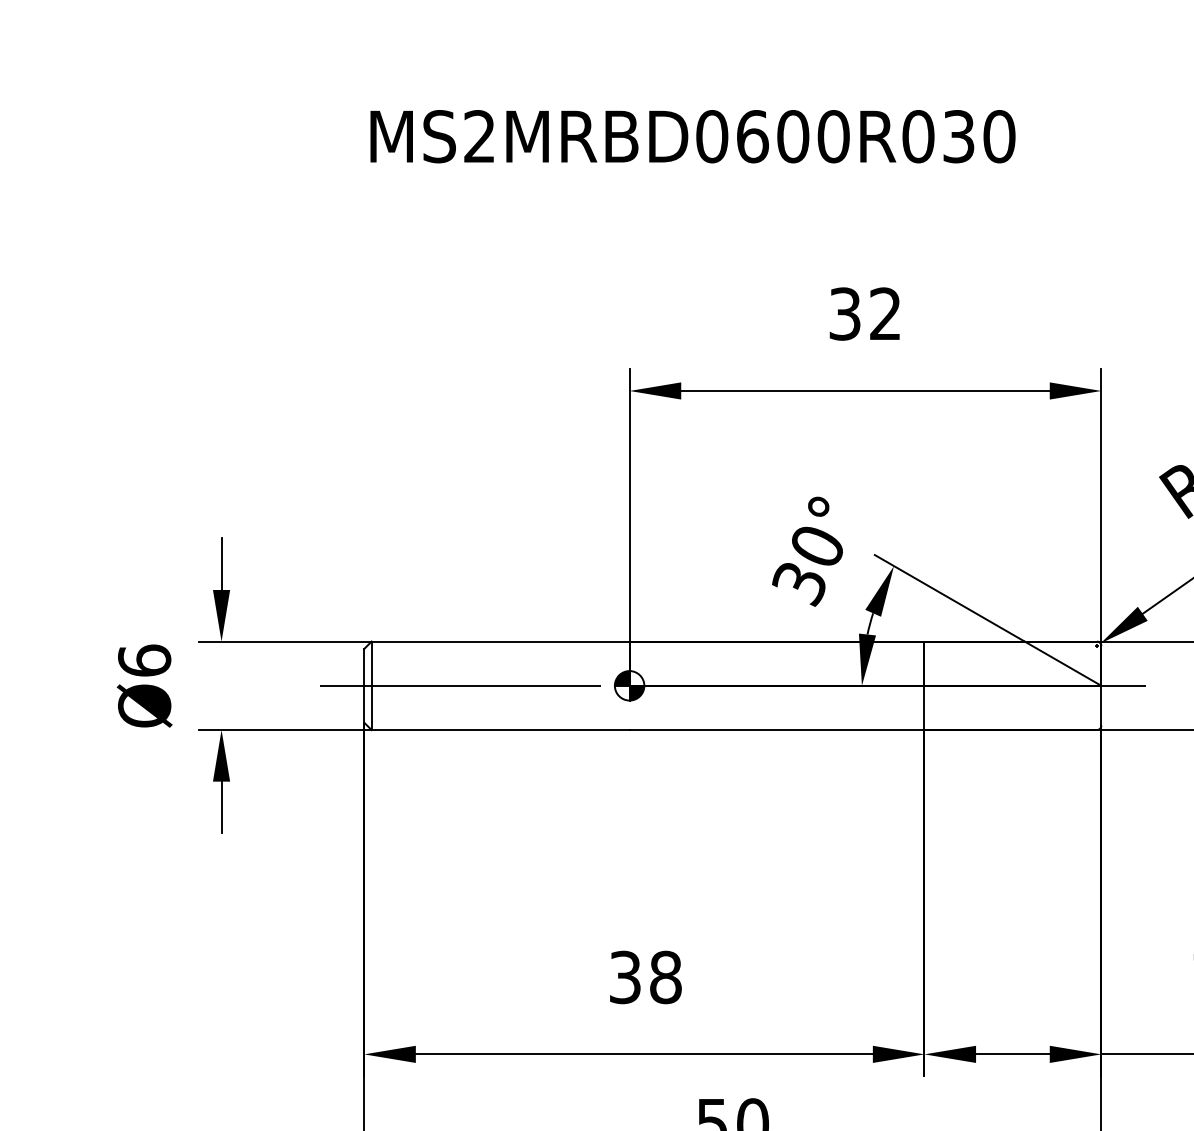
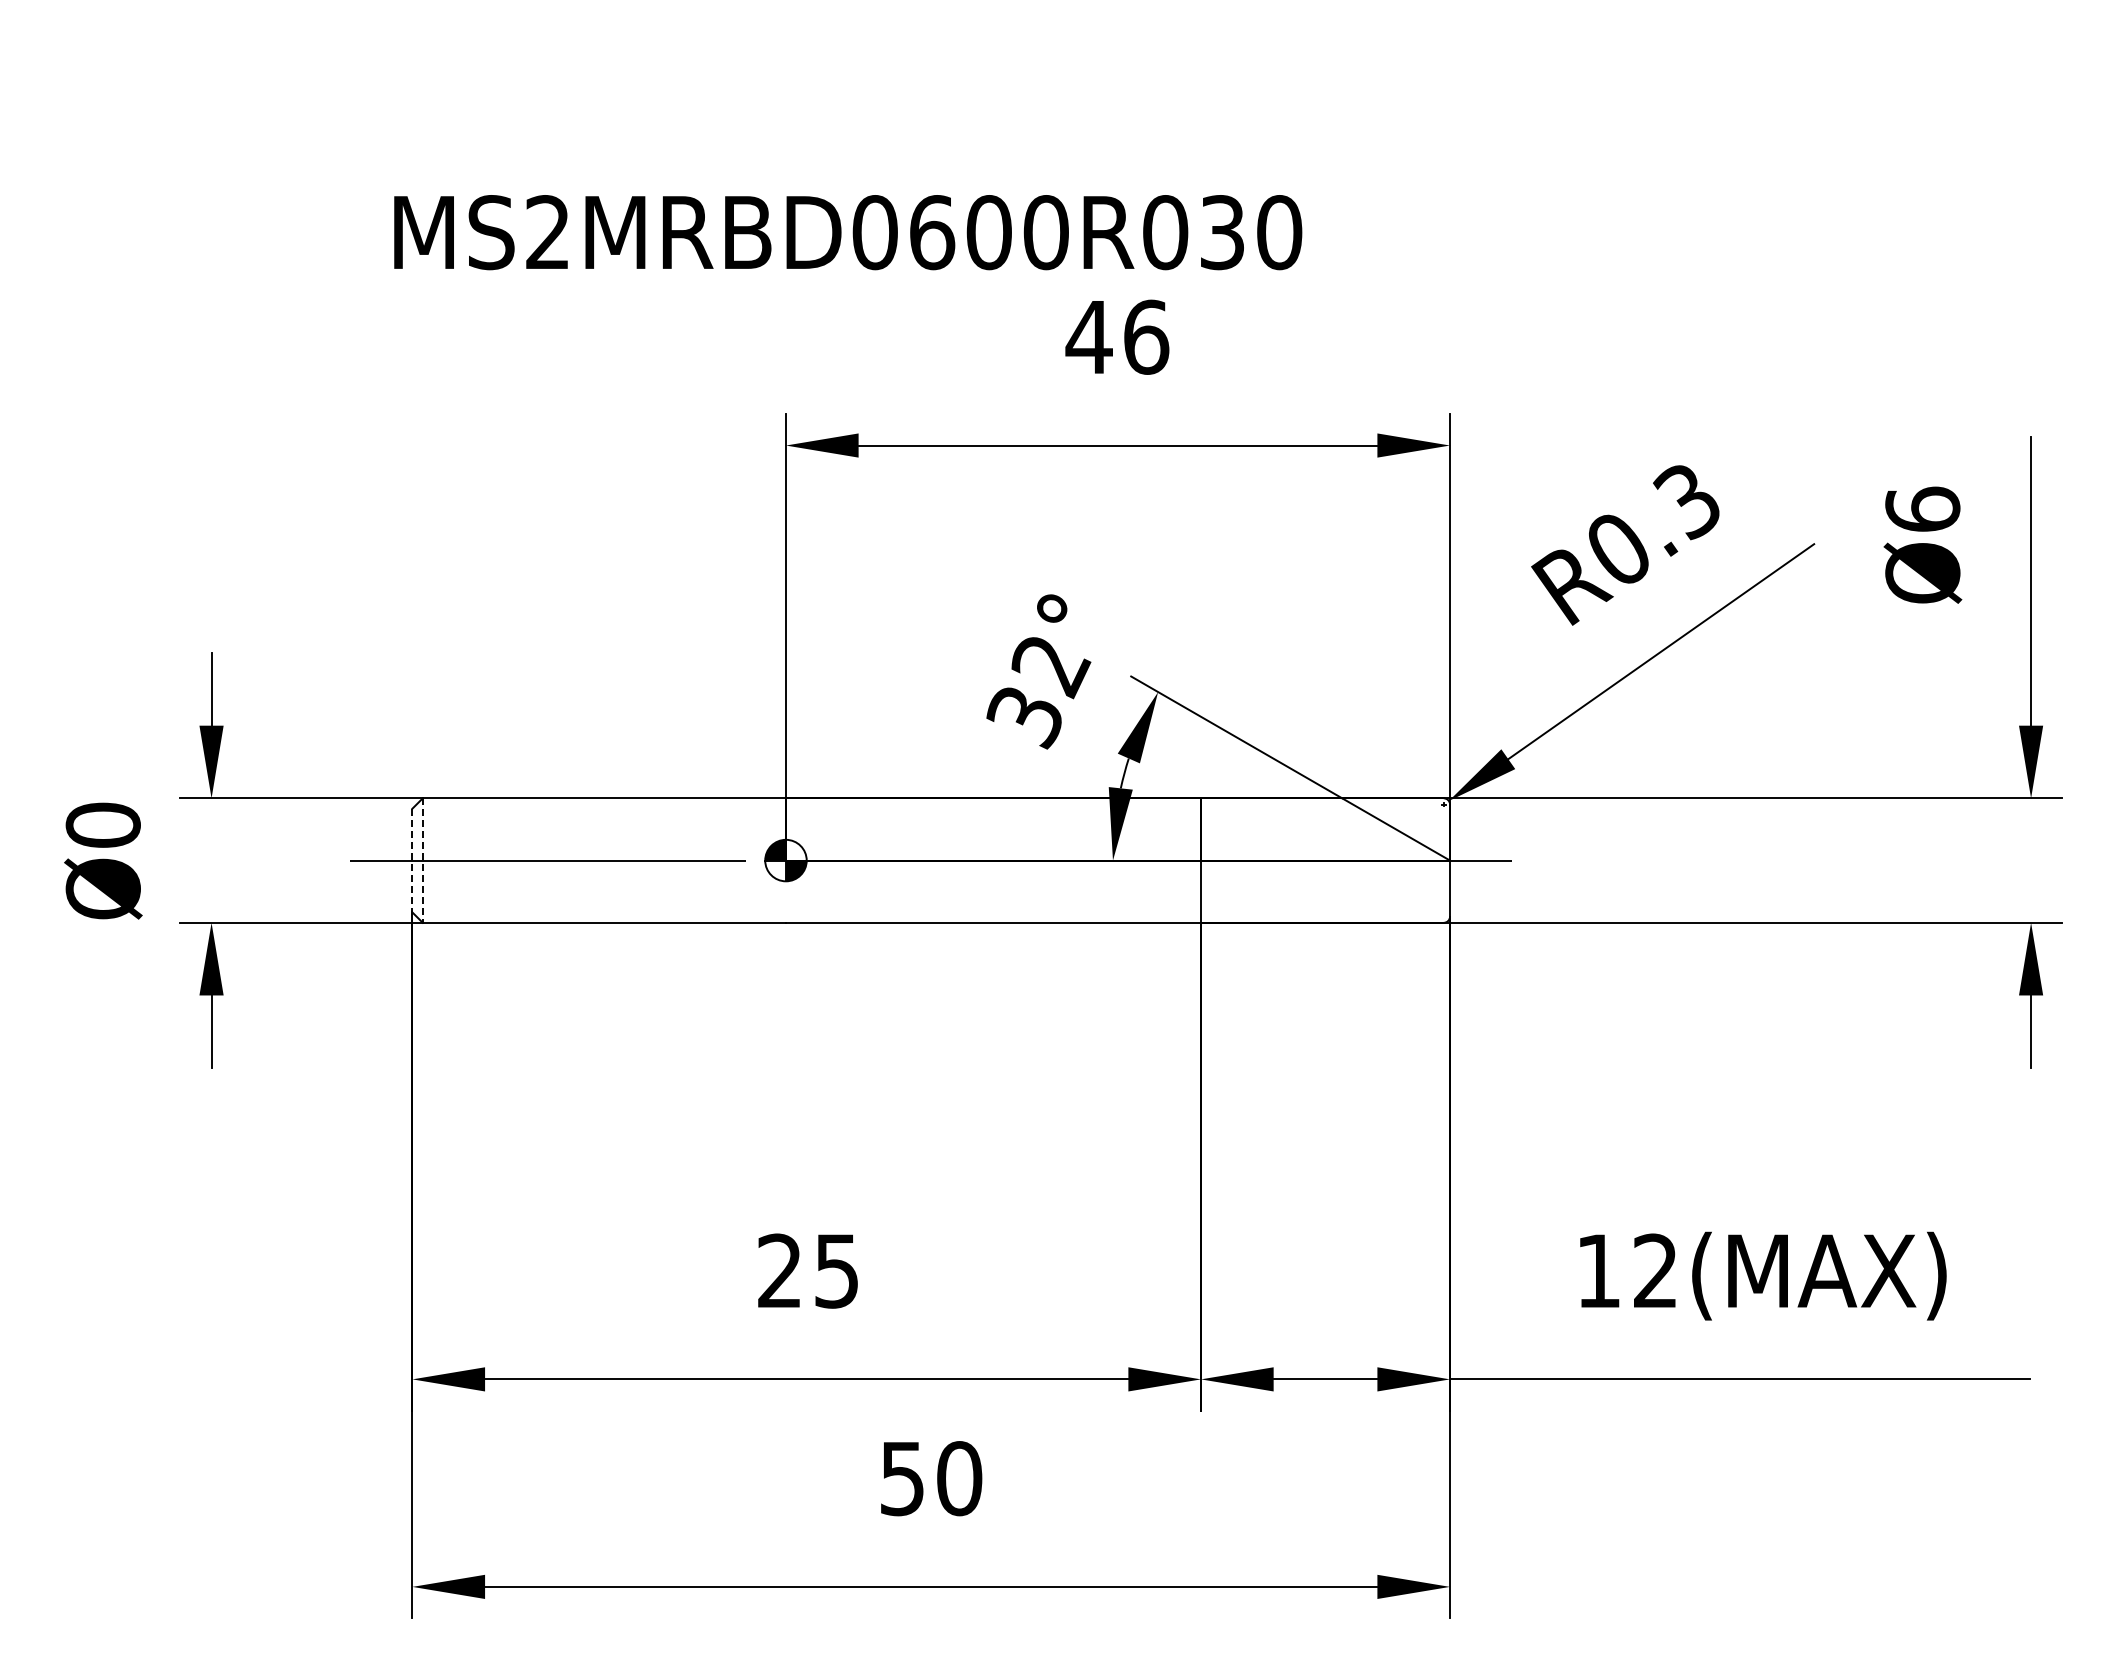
text: (693, 136) -> (848, 232), moved
text: (865, 313) -> (1117, 336), 32 -> 46
text: (818, 548) -> (1051, 667), 30° -> 32°
text: (144, 660) -> (102, 824), Ø6 -> Ø0
line: (364, 685) -> (412, 860), solid -> dashed
line: (371, 686) -> (422, 861), solid -> dashed
text: (645, 977) -> (808, 1270), 38 -> 25

